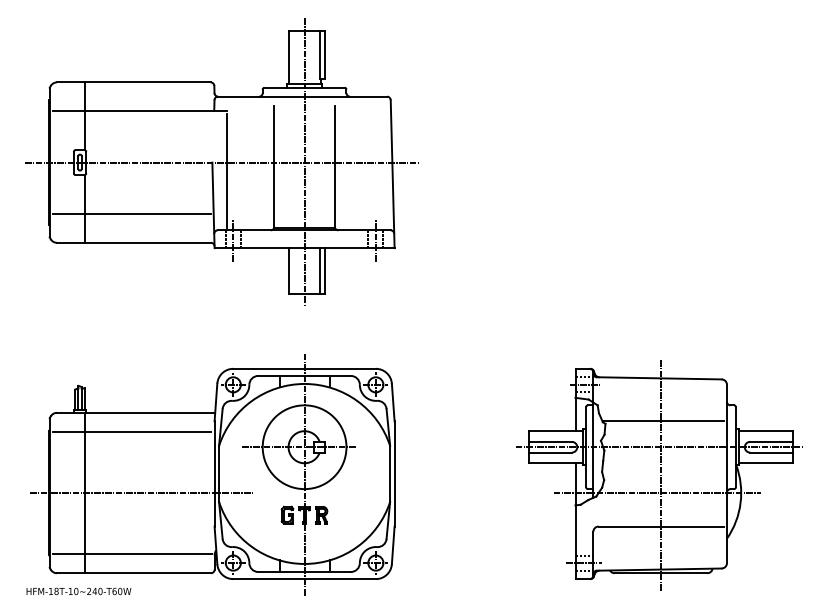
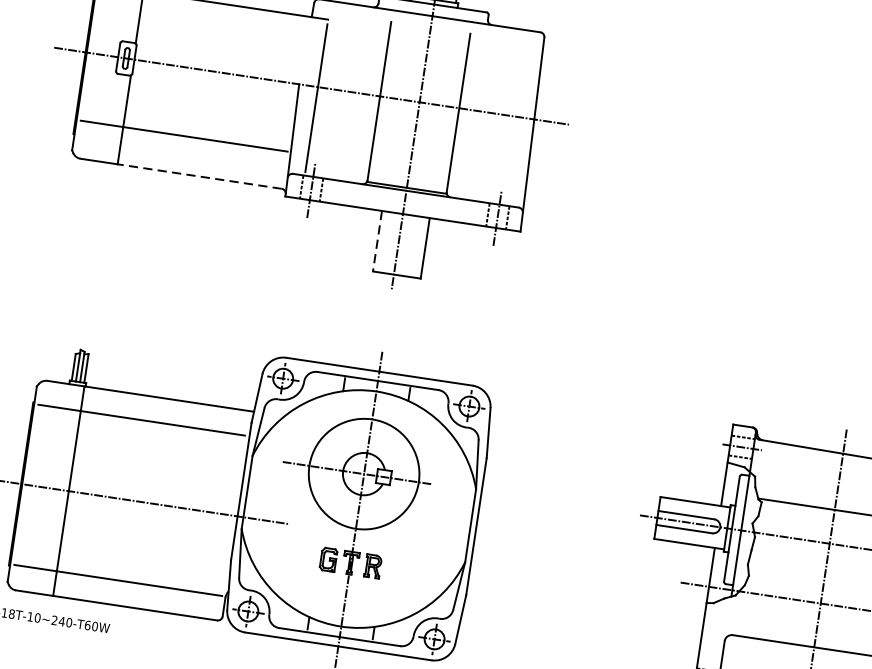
line: (148, 242) -> (200, 176), solid -> dashed
line: (288, 271) -> (377, 241), solid -> dashed
line: (319, 271) -> (417, 247), removed

